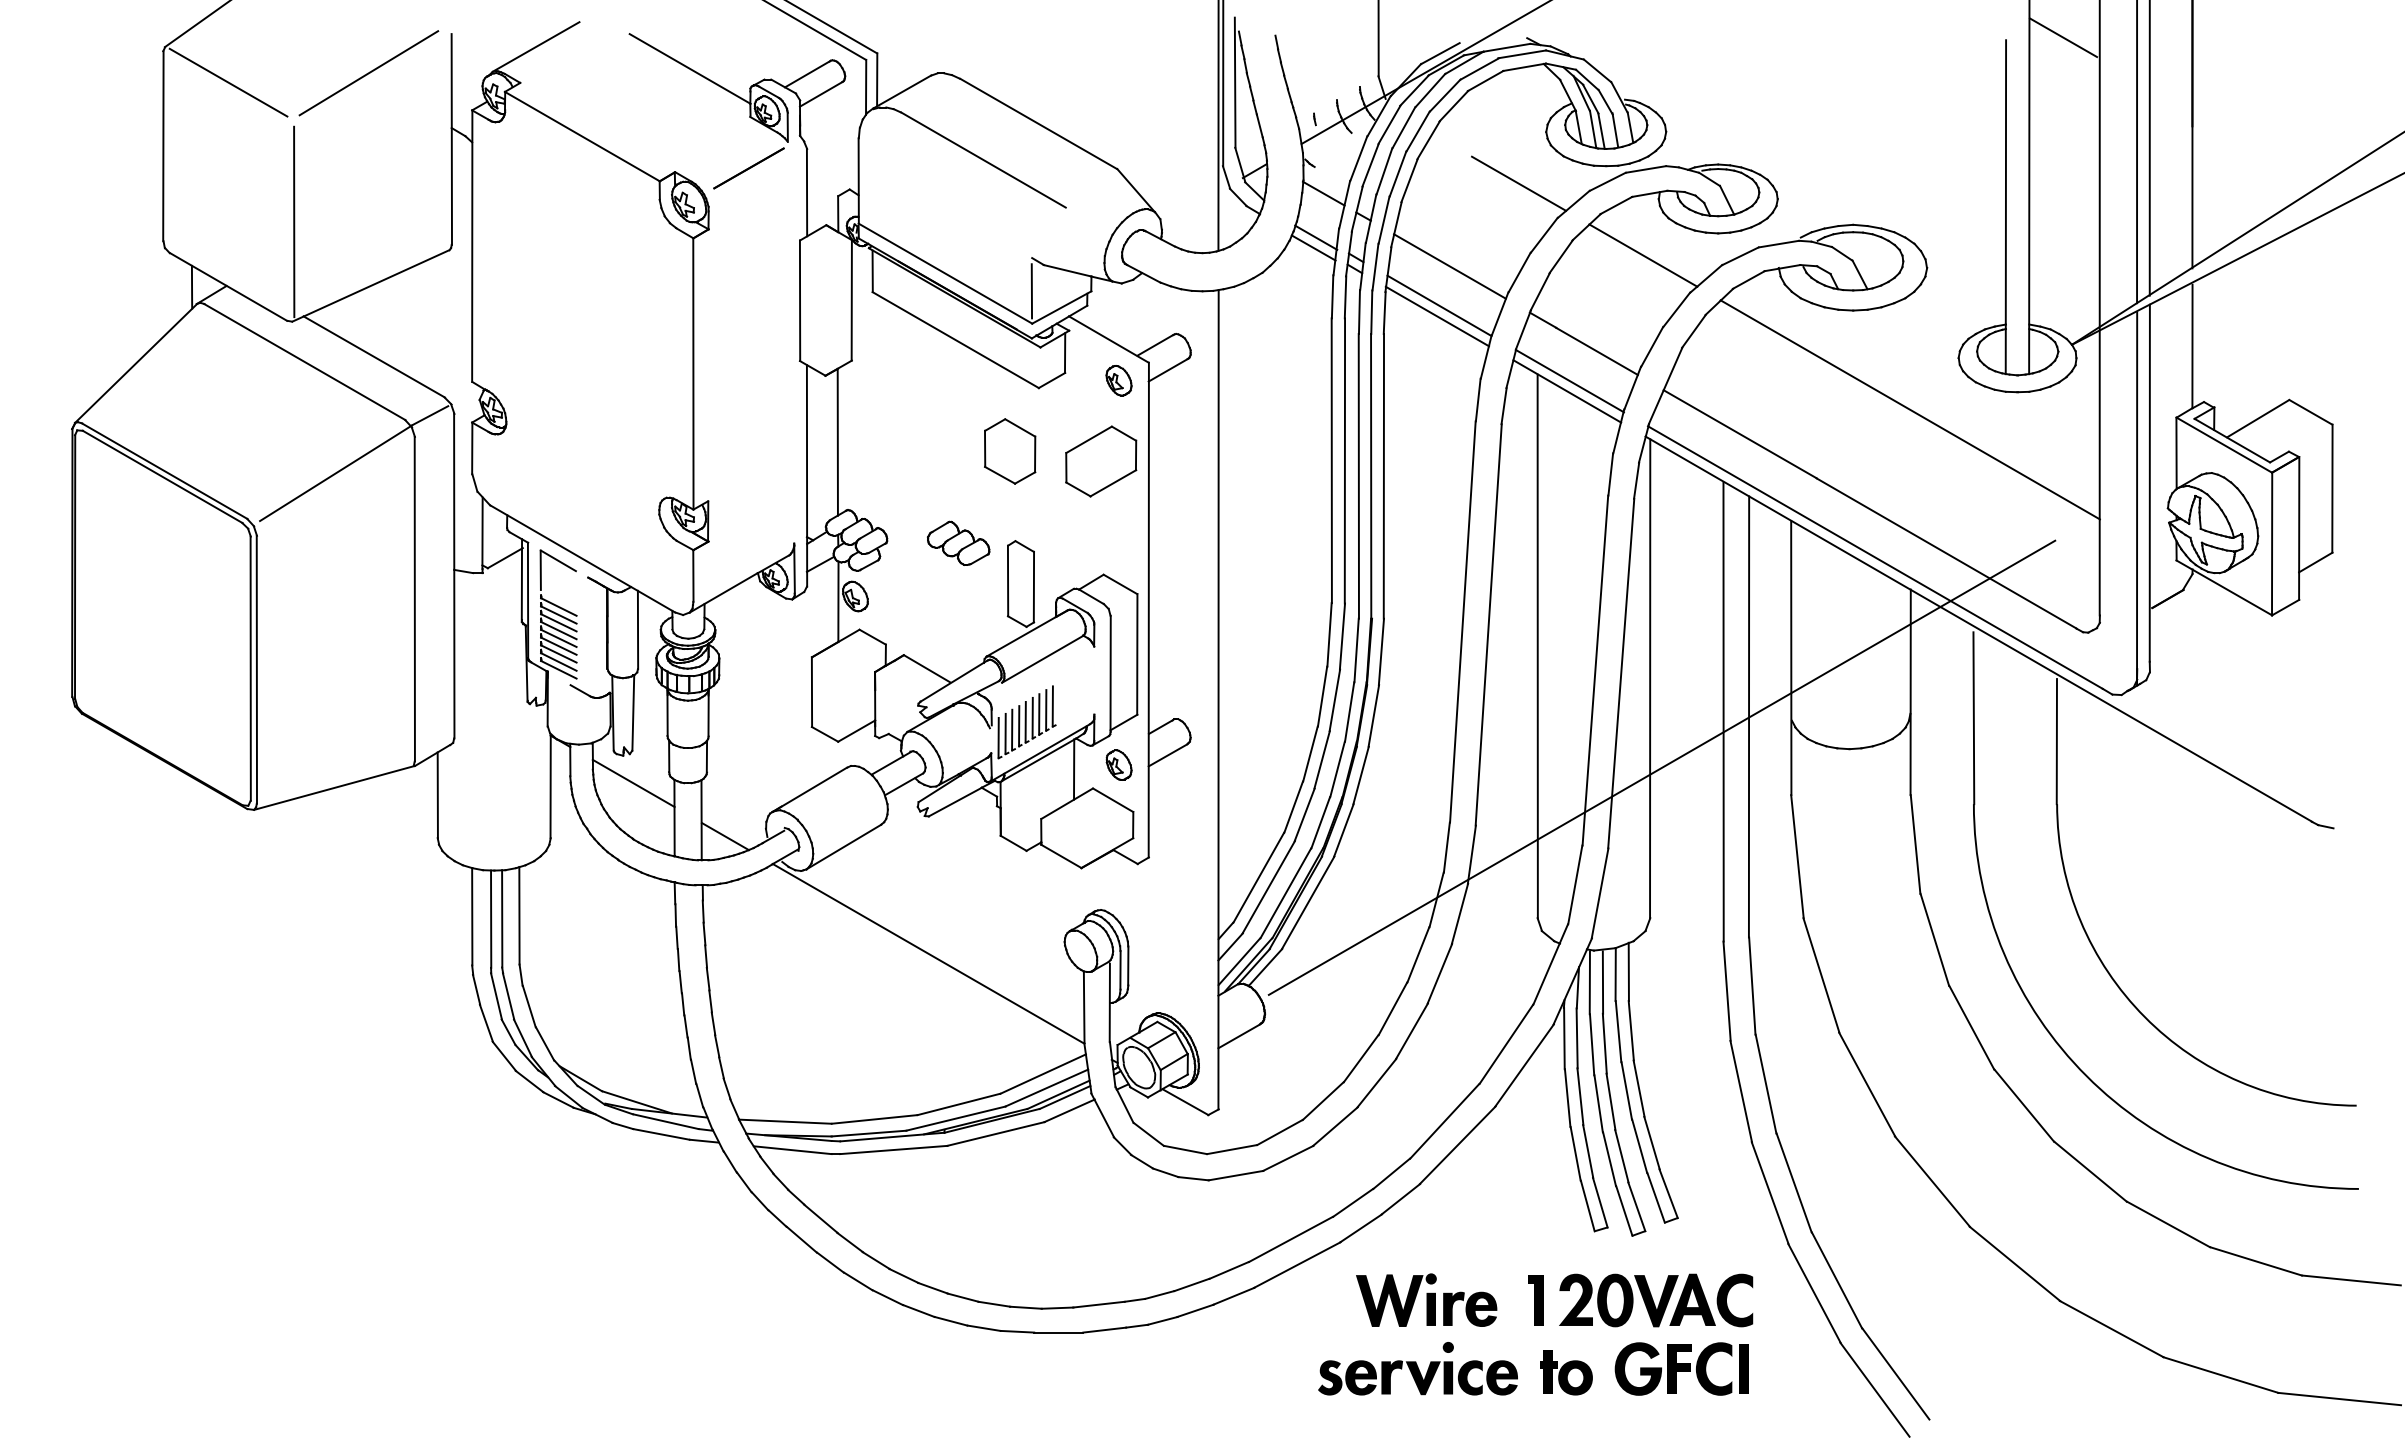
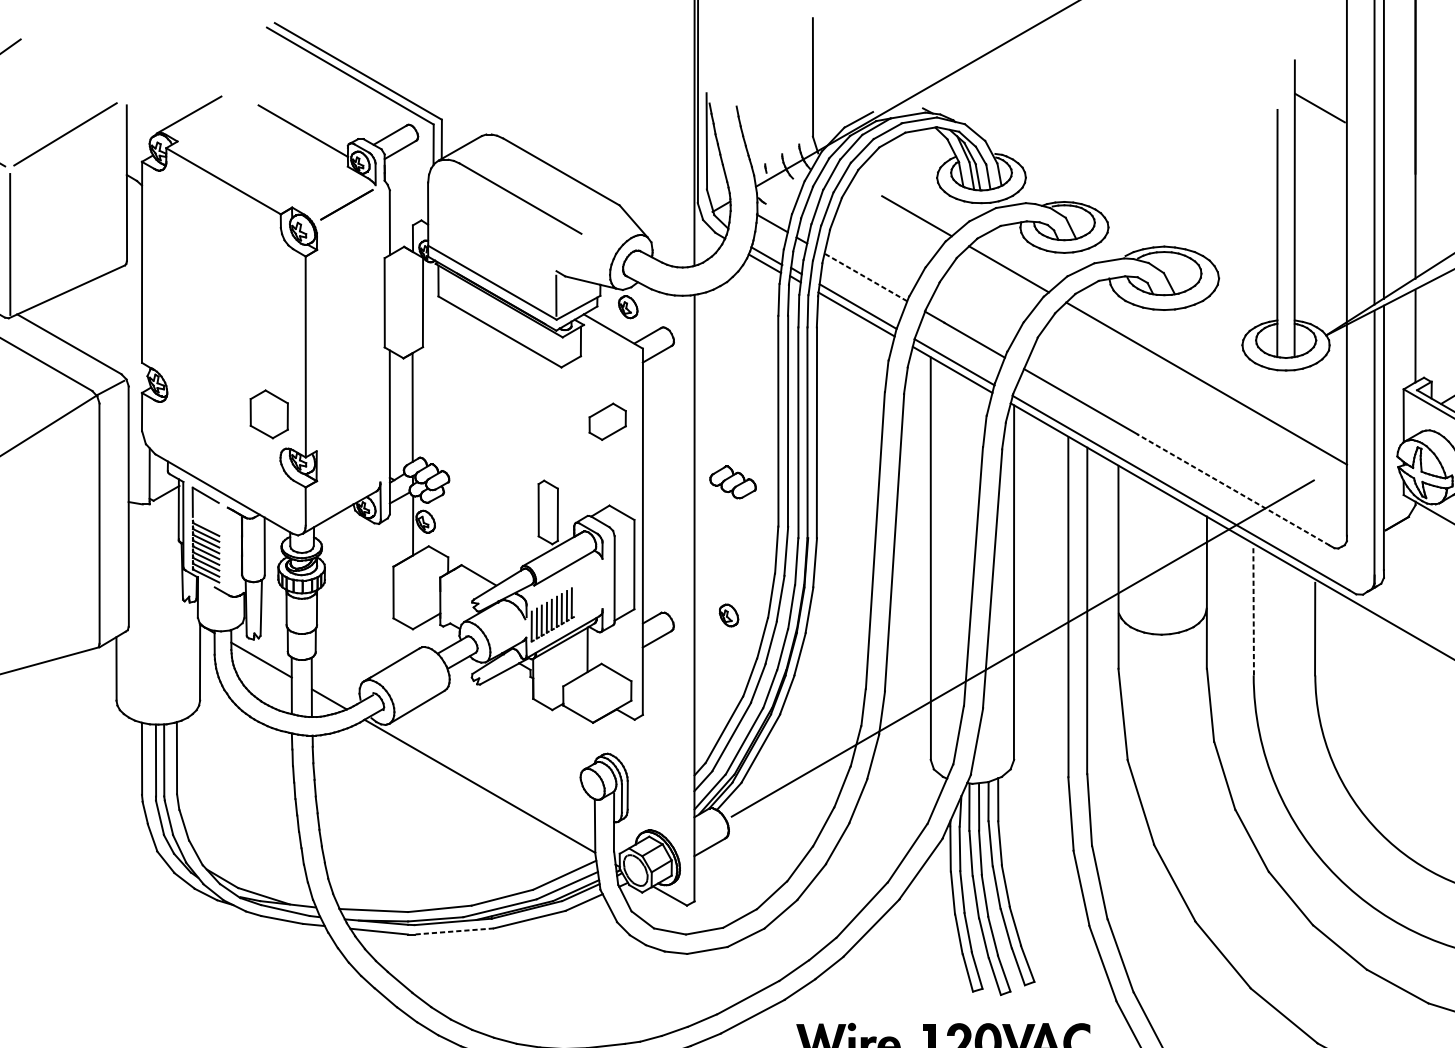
line: (1449, 266) -> (865, 277), solid -> dashed
part: (1118, 380) -> (627, 307), moved
part: (1010, 451) -> (269, 414), moved
part: (1101, 461) -> (607, 421), size x0.7
part: (958, 542) -> (732, 481), moved
line: (1946, 553) -> (1233, 489), solid -> dashed
line: (1973, 718) -> (1253, 612), solid -> dashed
part: (1118, 764) -> (728, 615), moved
line: (893, 1149) -> (453, 931), solid -> dashed

